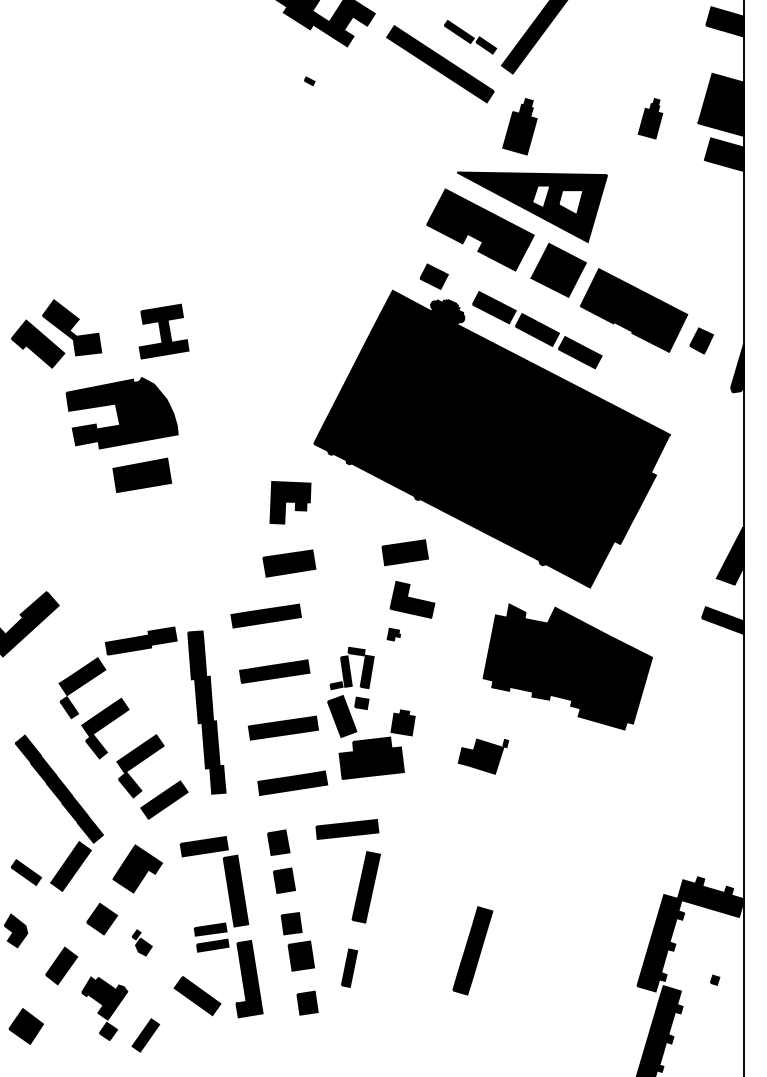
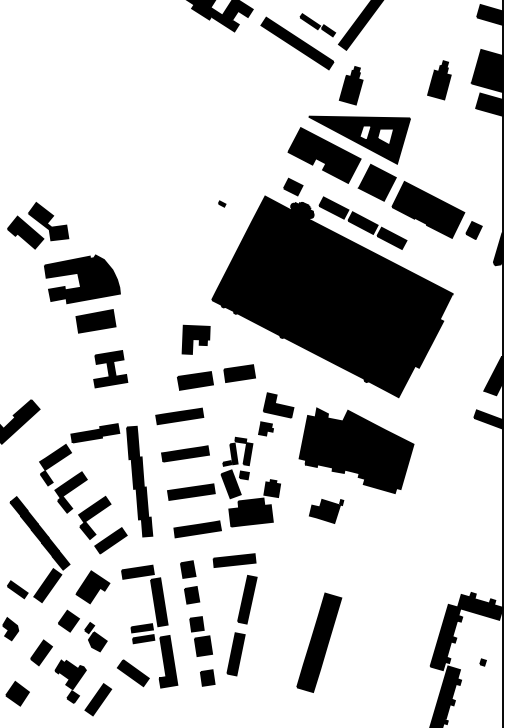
part: (310, 80) -> (222, 203), moved
part: (650, 118) -> (439, 80), size x1.43
part: (163, 332) -> (110, 369), moved
part: (404, 552) -> (239, 373), moved
part: (393, 633) -> (265, 428), size x1.67
part: (567, 666) -> (356, 450), moved
part: (141, 943) -> (95, 637), size x1.67
part: (473, 950) -> (319, 642), size x1.67
part: (348, 968) -> (235, 654), size x1.67
part: (145, 1034) -> (98, 699), size x1.43

